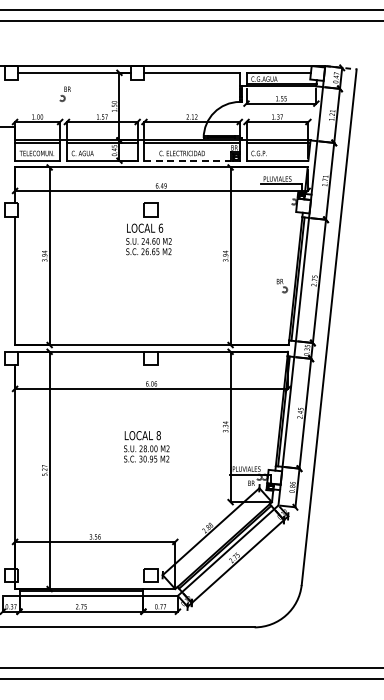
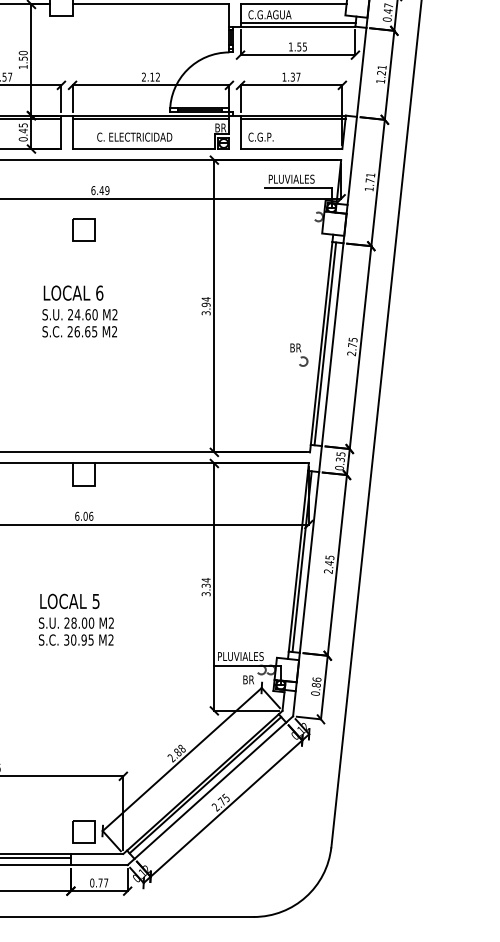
line: (188, 160) -> (145, 148), dashed -> solid
text: (148, 239) -> (79, 311), moved
text: (158, 435) -> (95, 601), 8 -> 5

